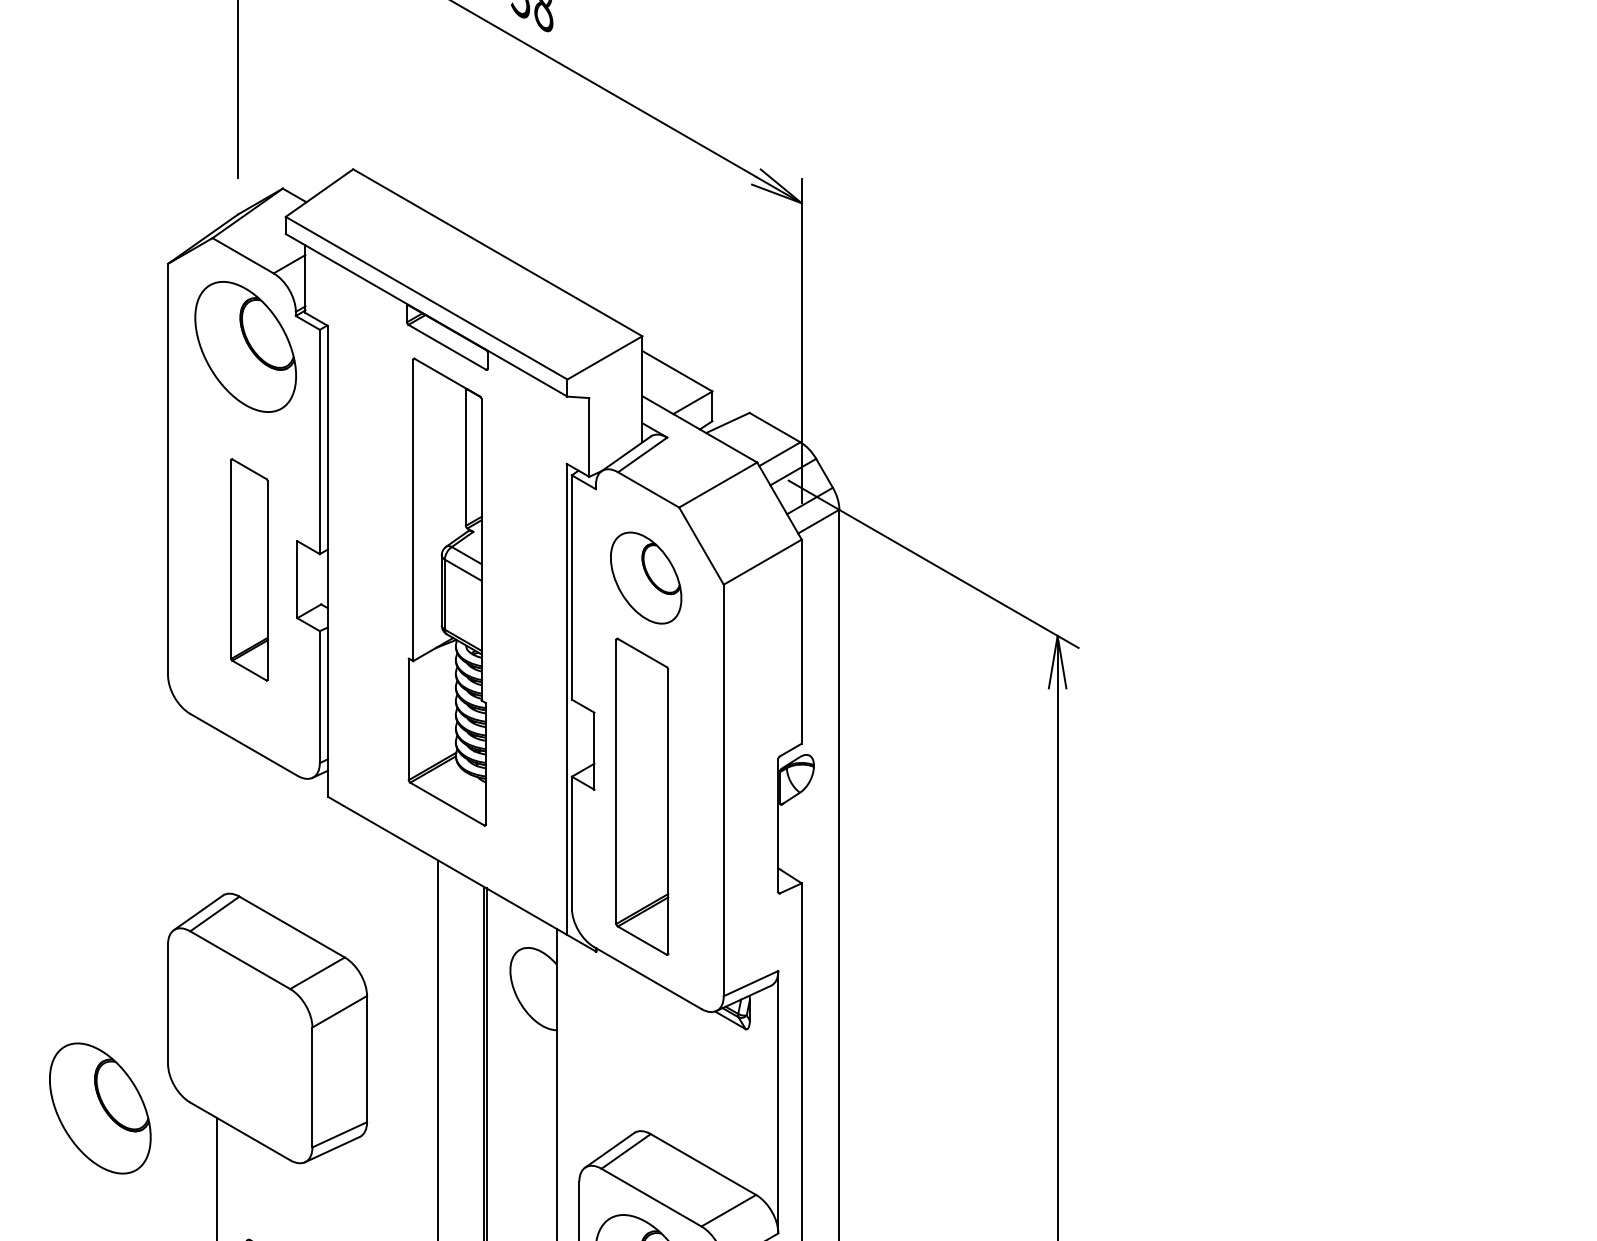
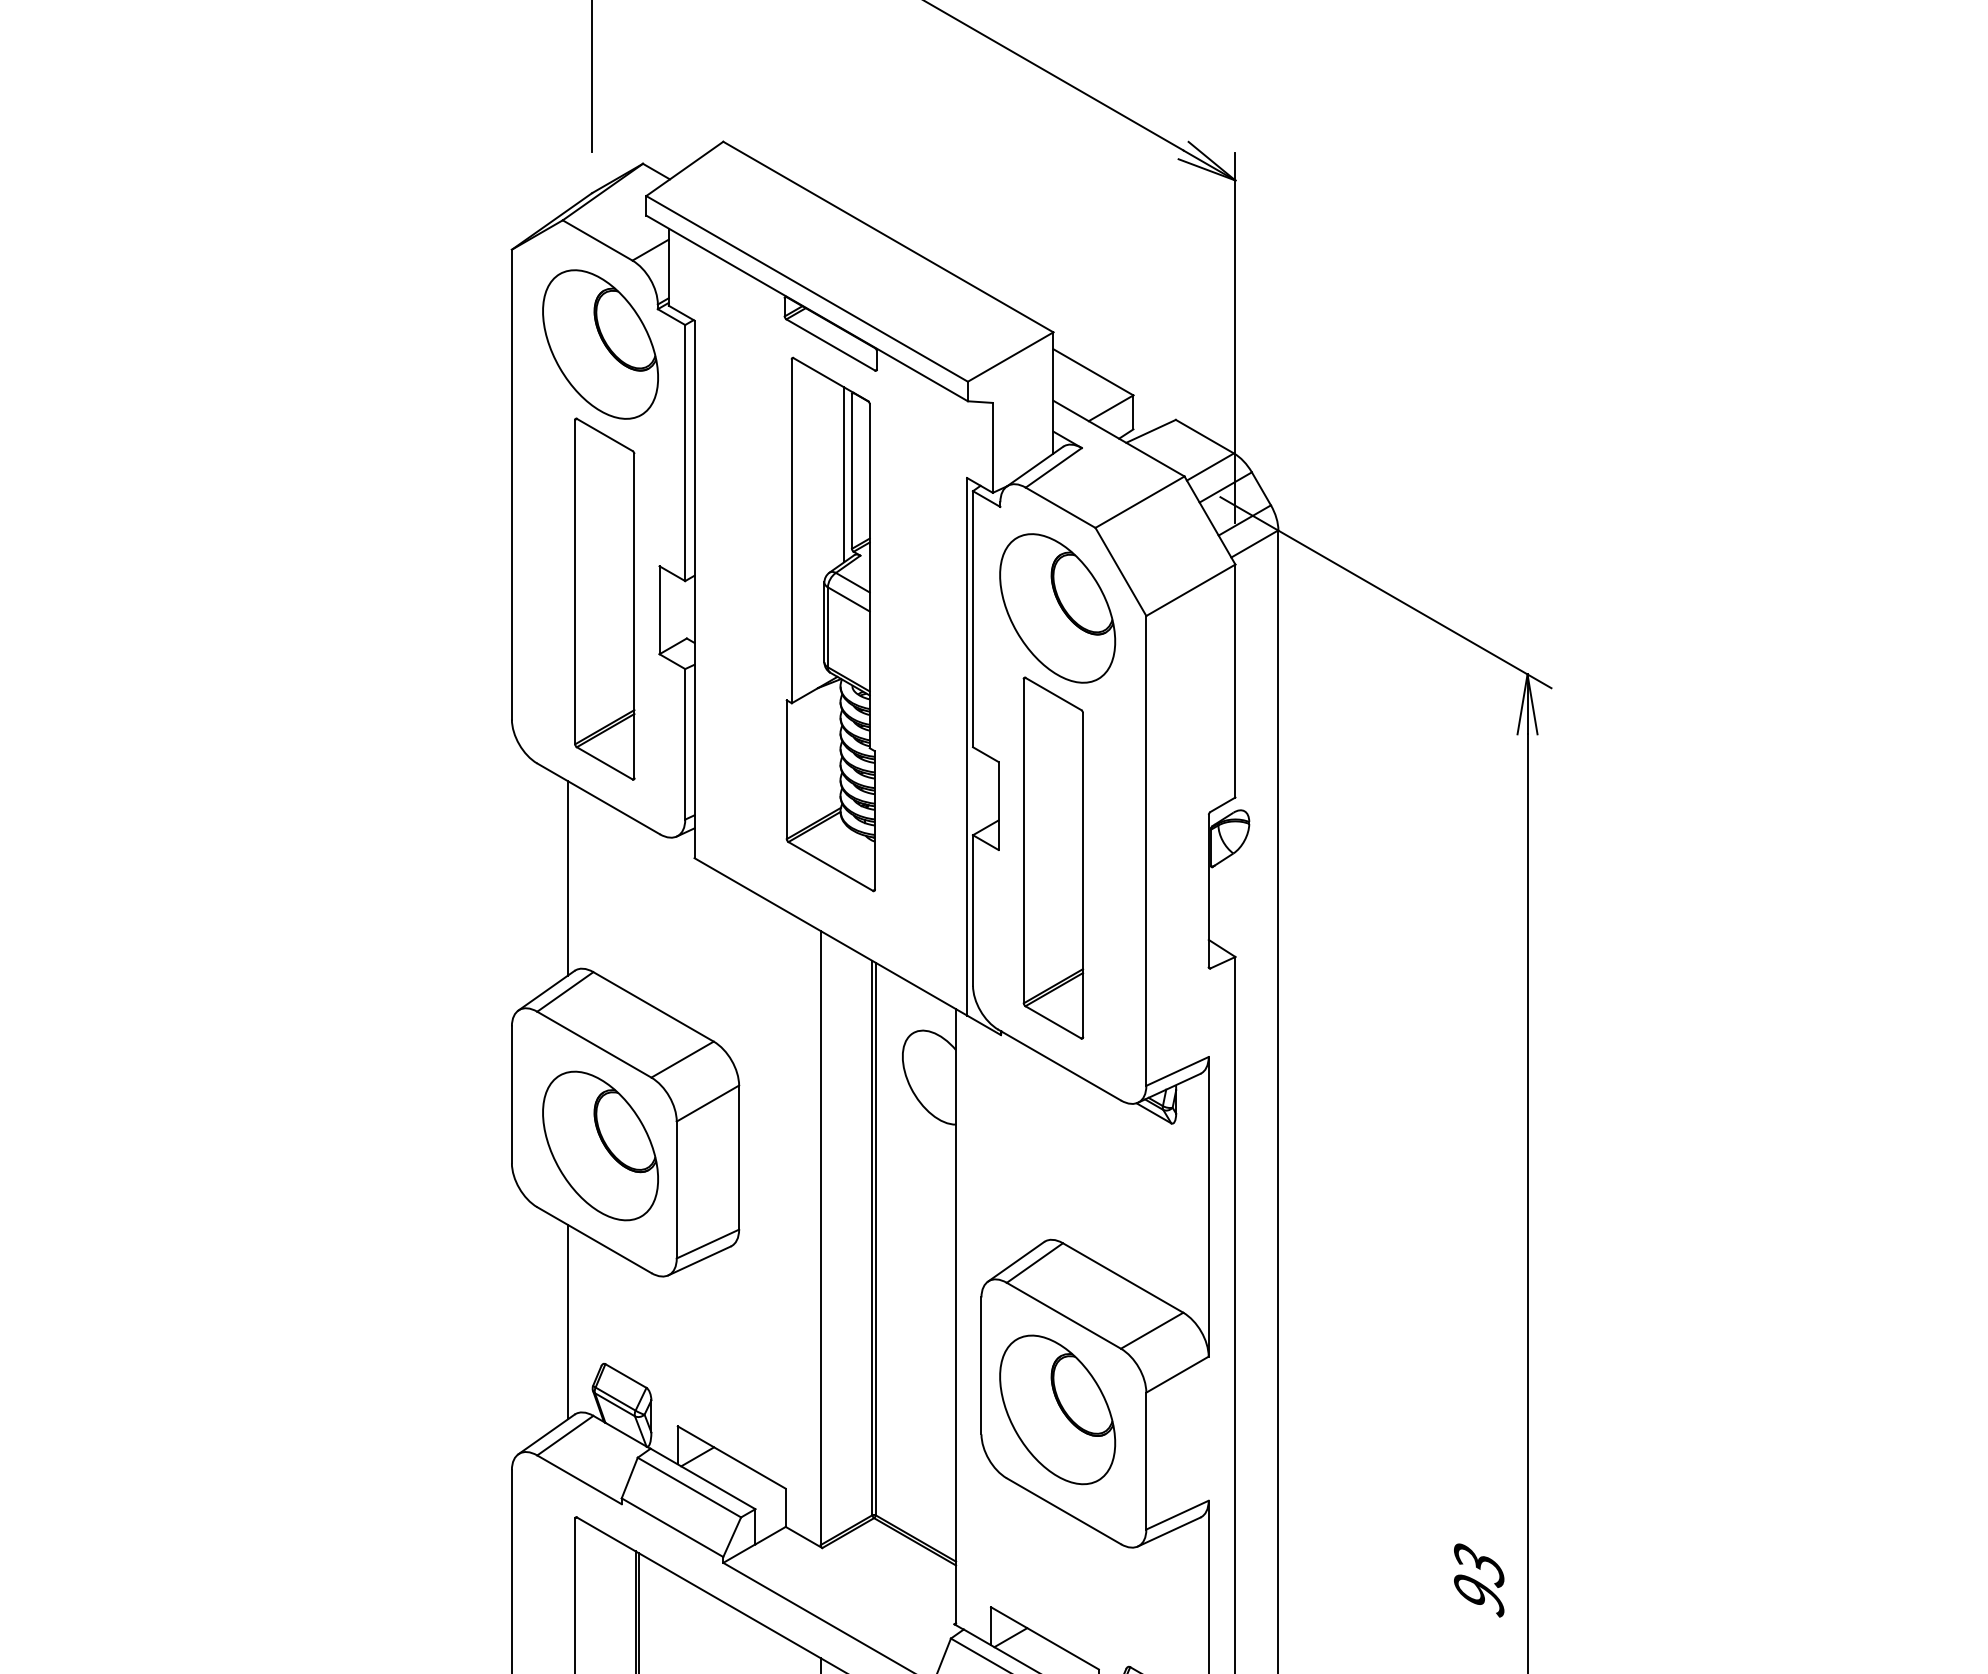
line: (459, 460) -> (844, 474), added
part: (249, 569) -> (604, 598), size x1.43
part: (645, 578) -> (1057, 608), size x1.43
line: (217, 814) -> (568, 878), added
part: (100, 1108) -> (600, 1145), moved

